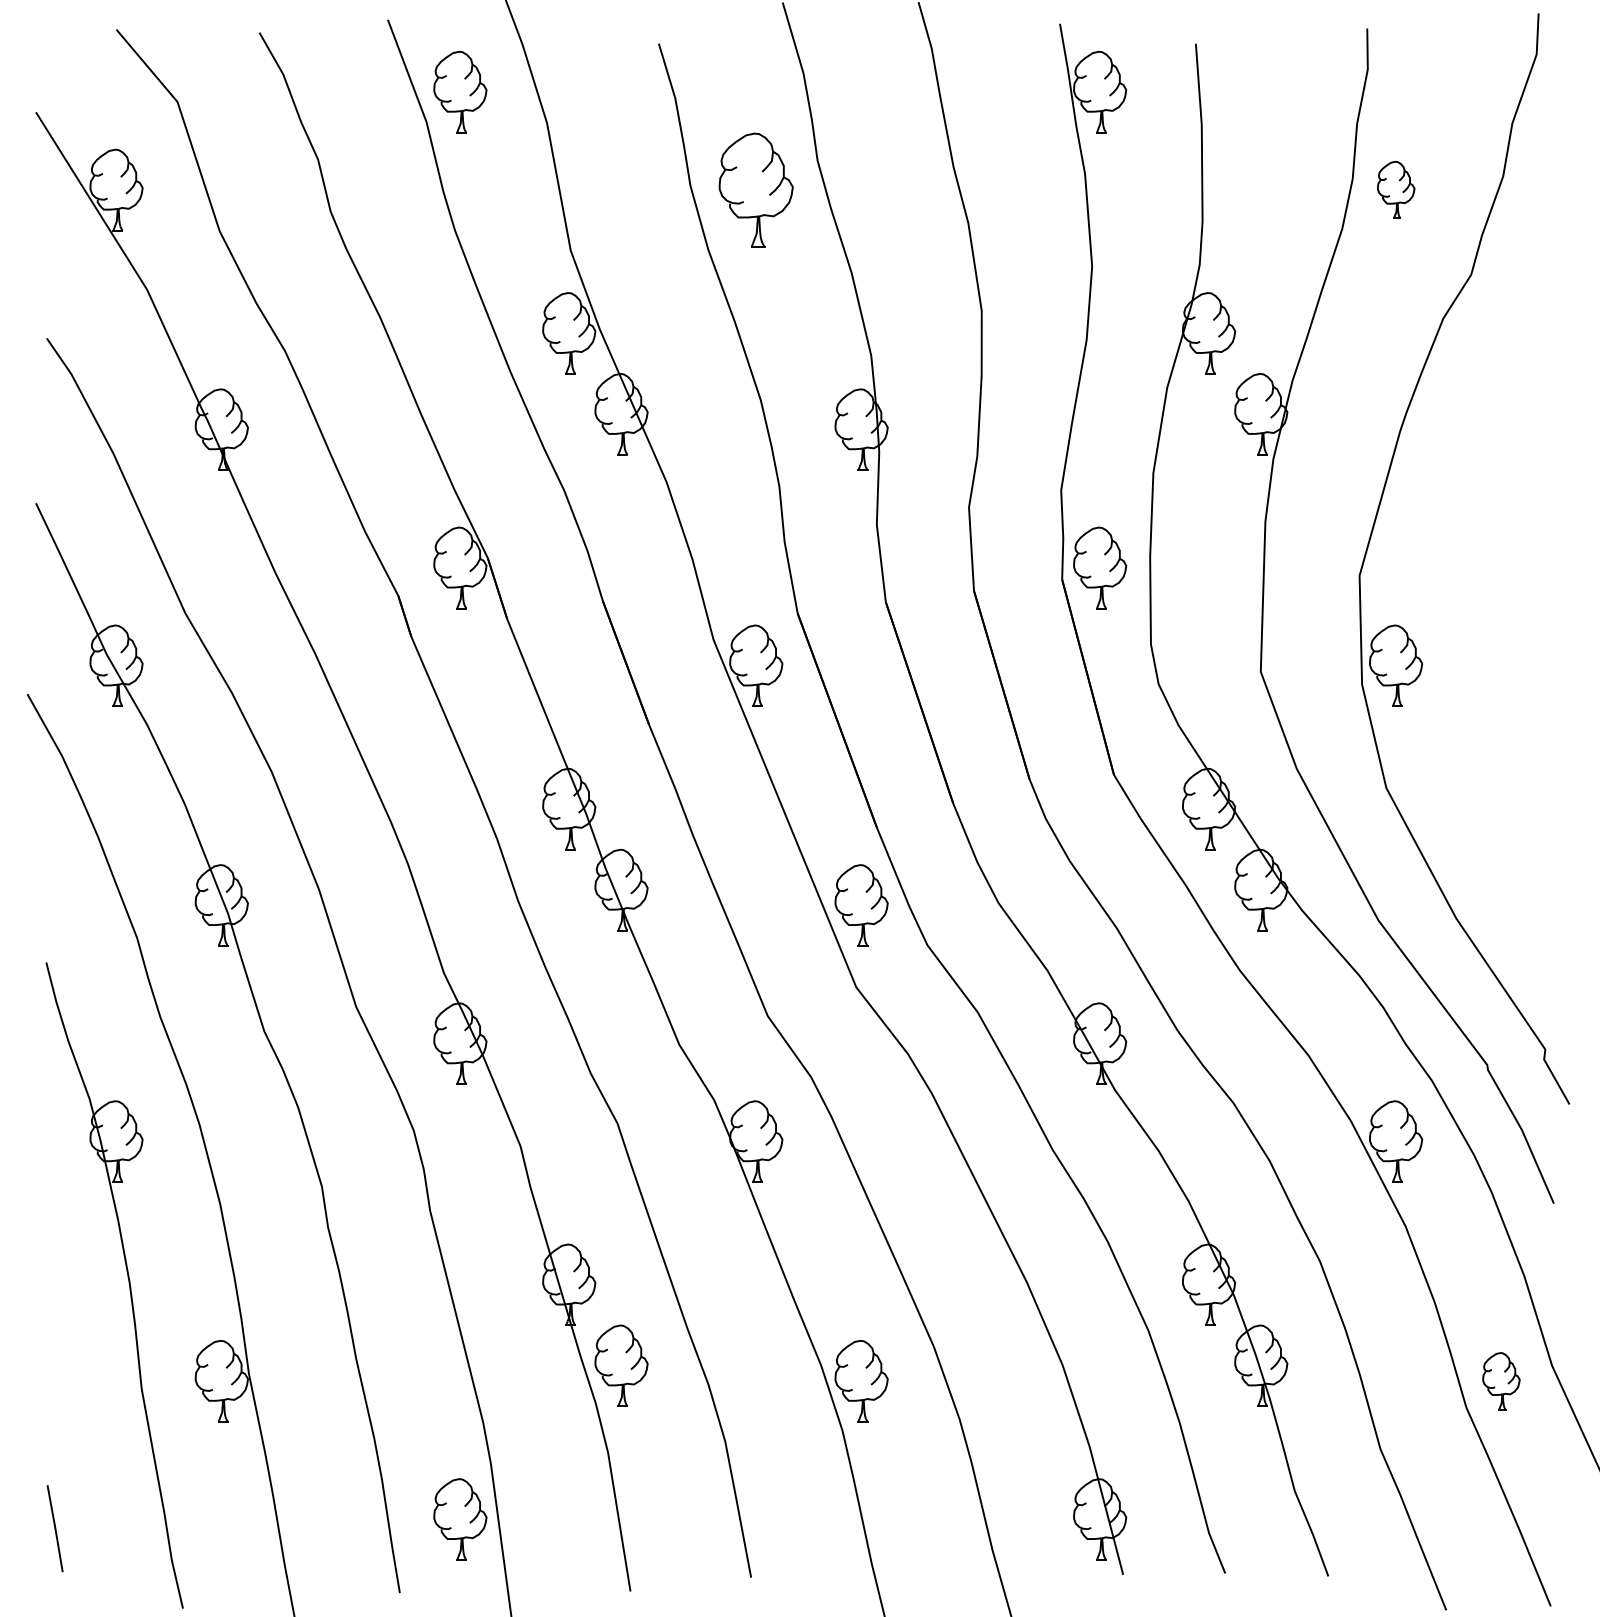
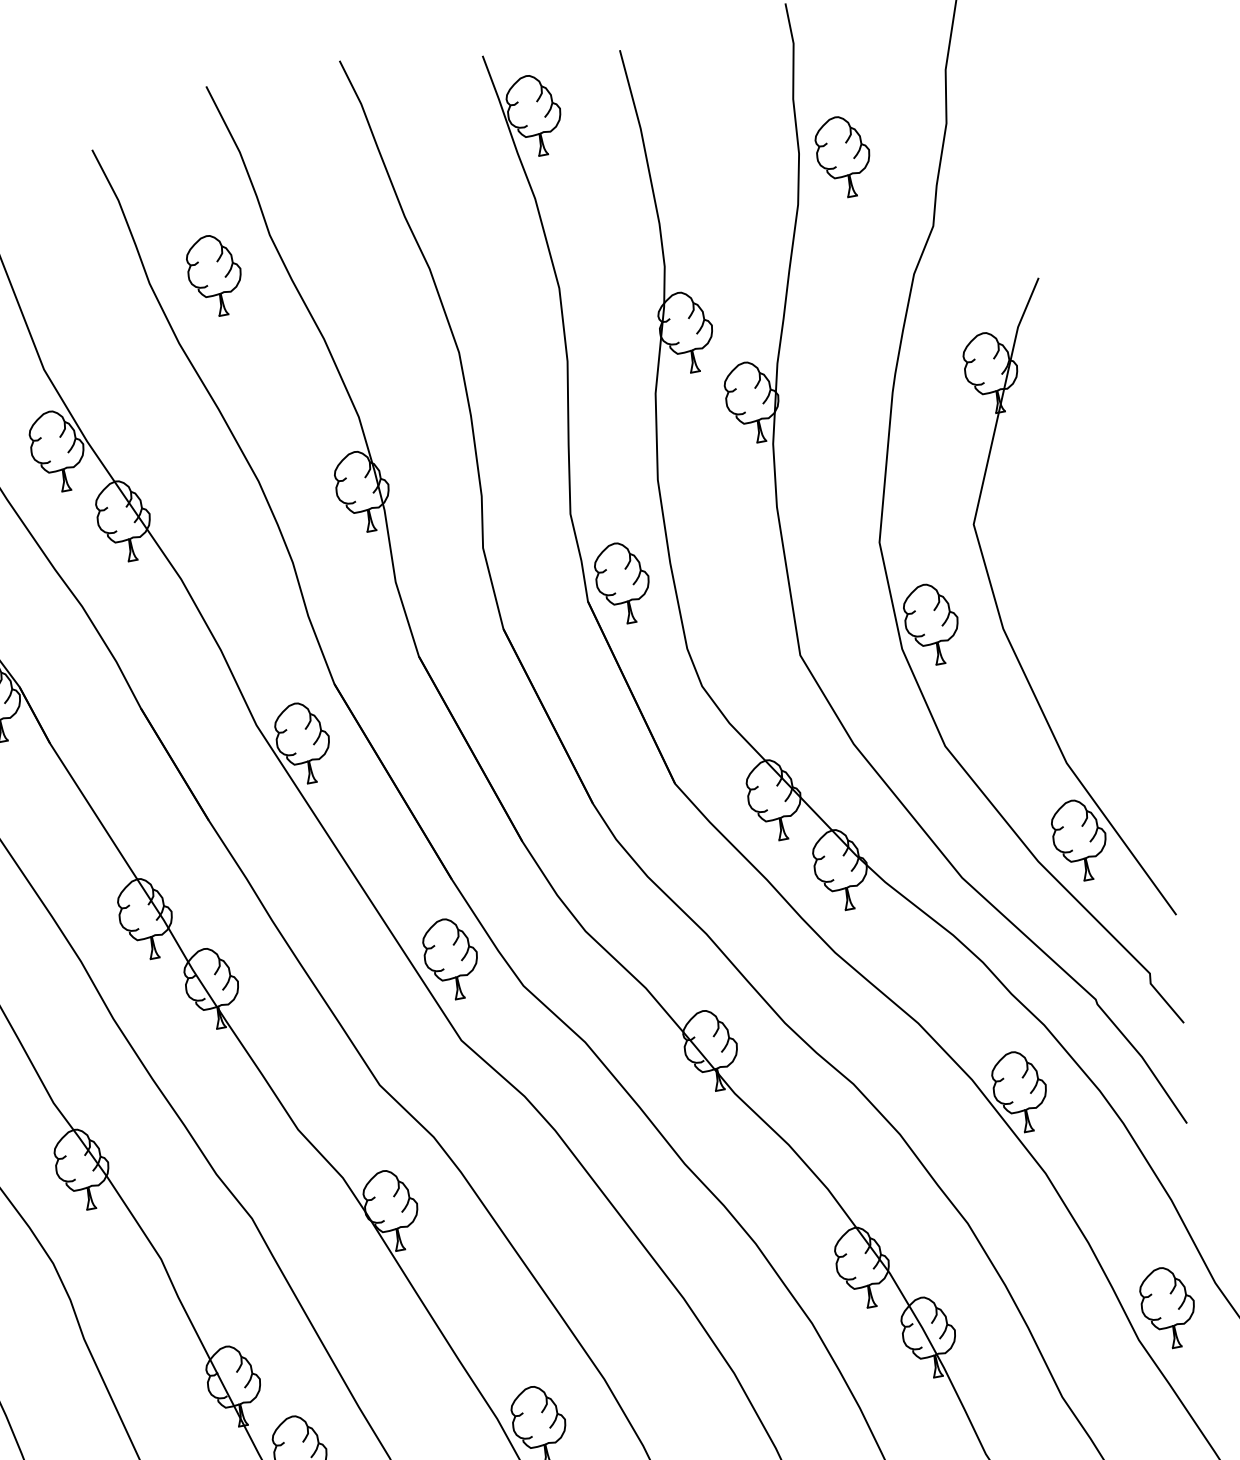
part: (756, 189) -> (215, 275), size x0.71
part: (1396, 189) -> (844, 156), size x1.43
part: (1465, 672) -> (1001, 617), added
part: (1501, 1381) -> (1168, 1307), size x1.43

